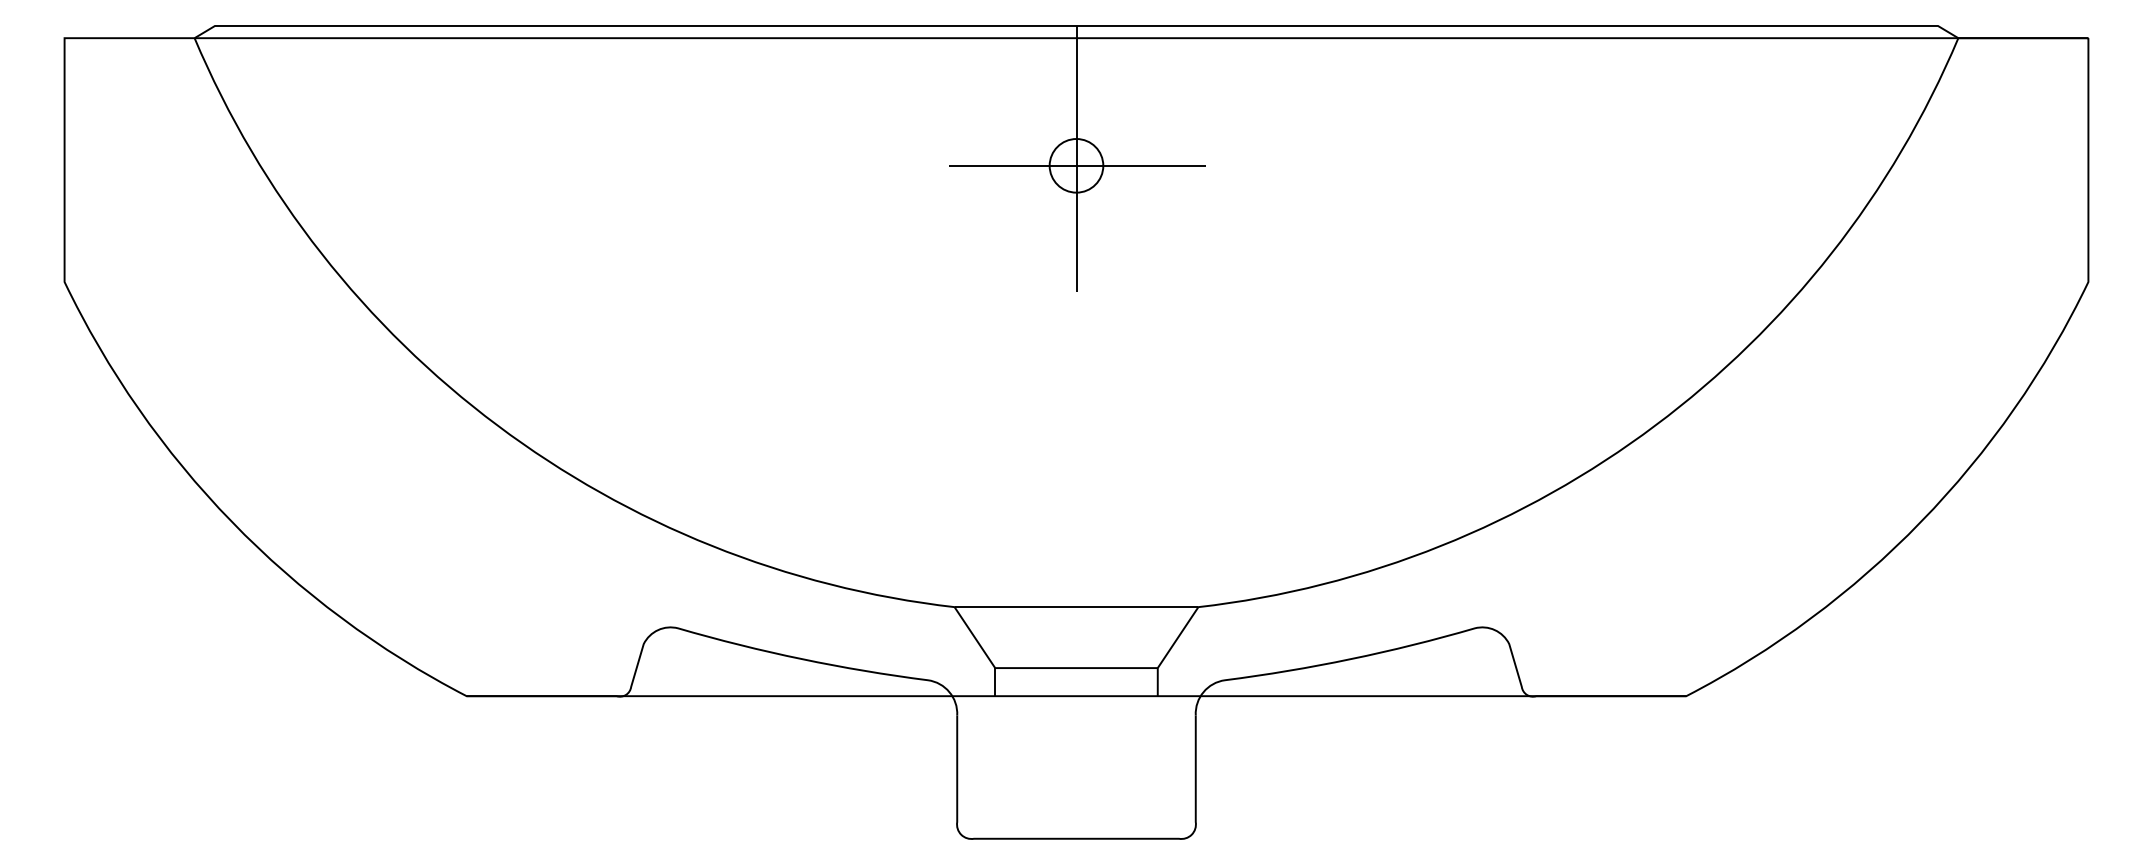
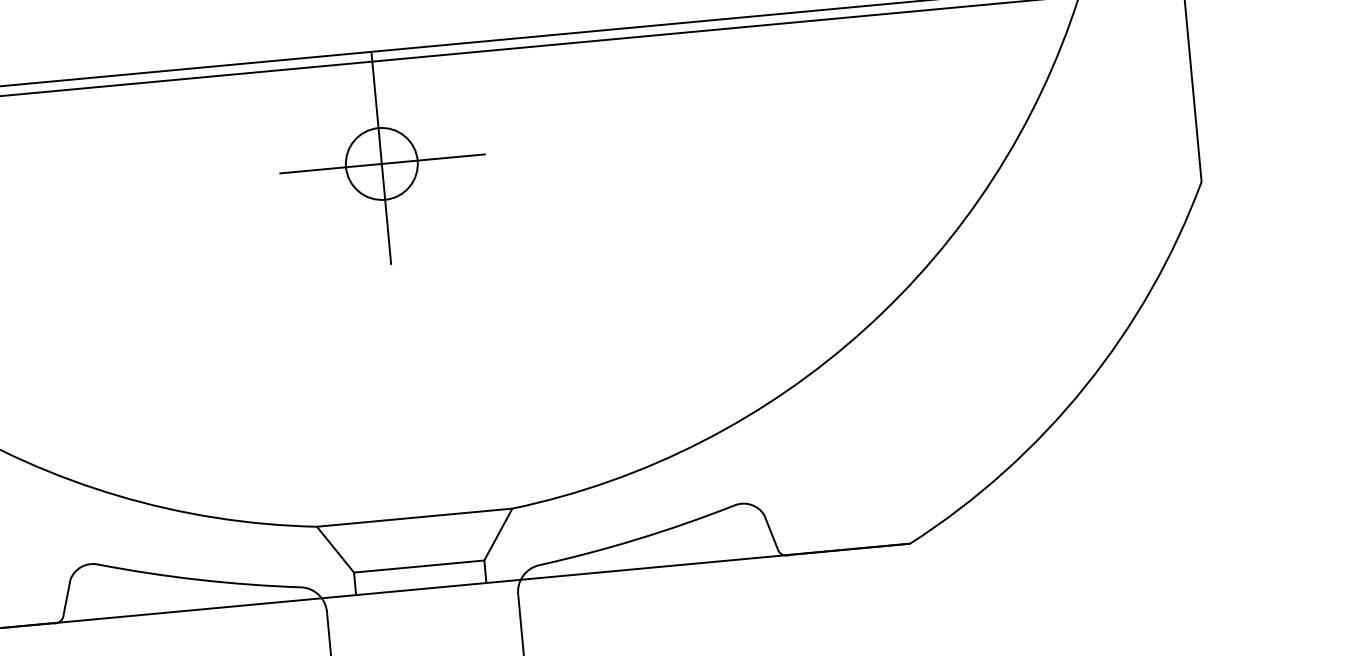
circle: (1076, 165) -> (381, 163), size x1.67

